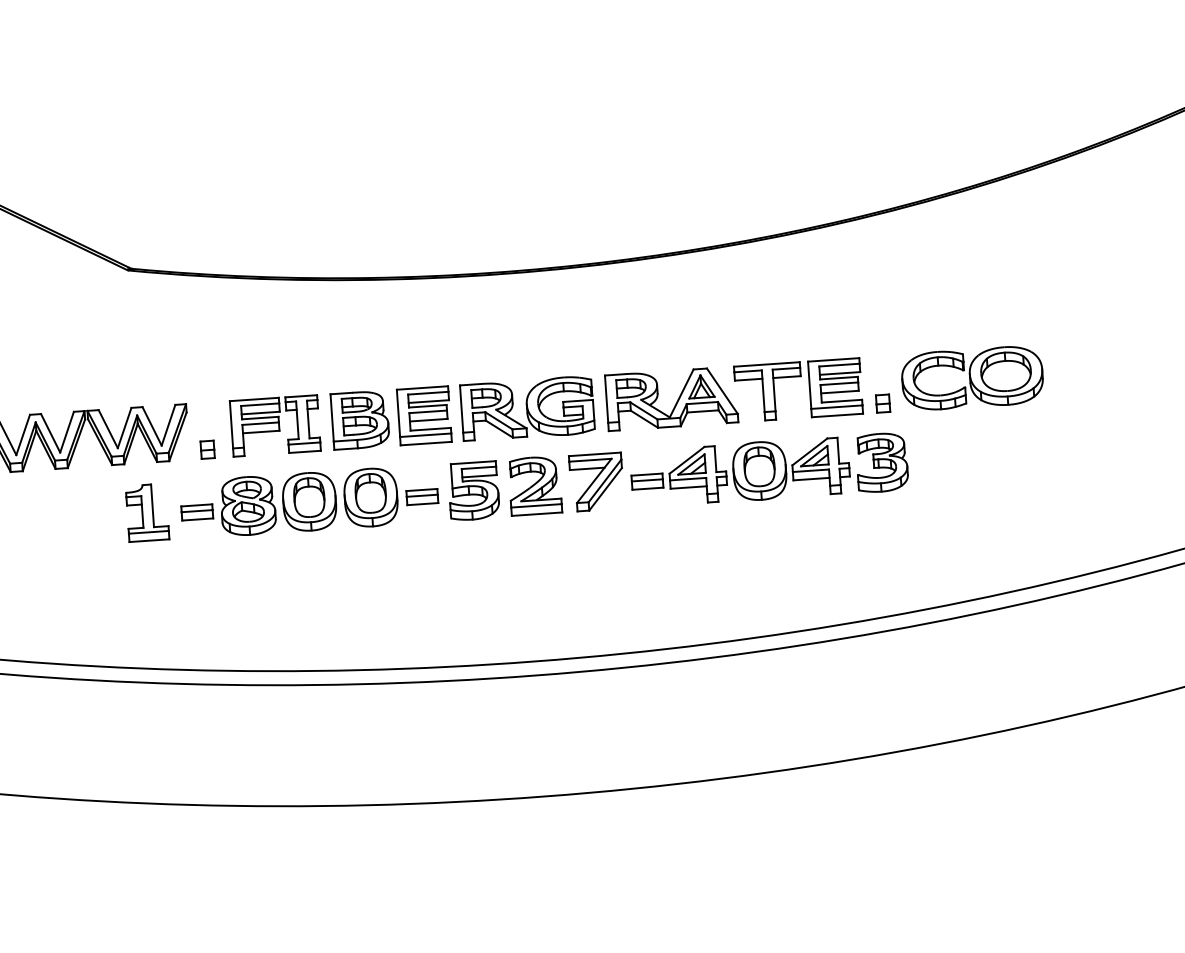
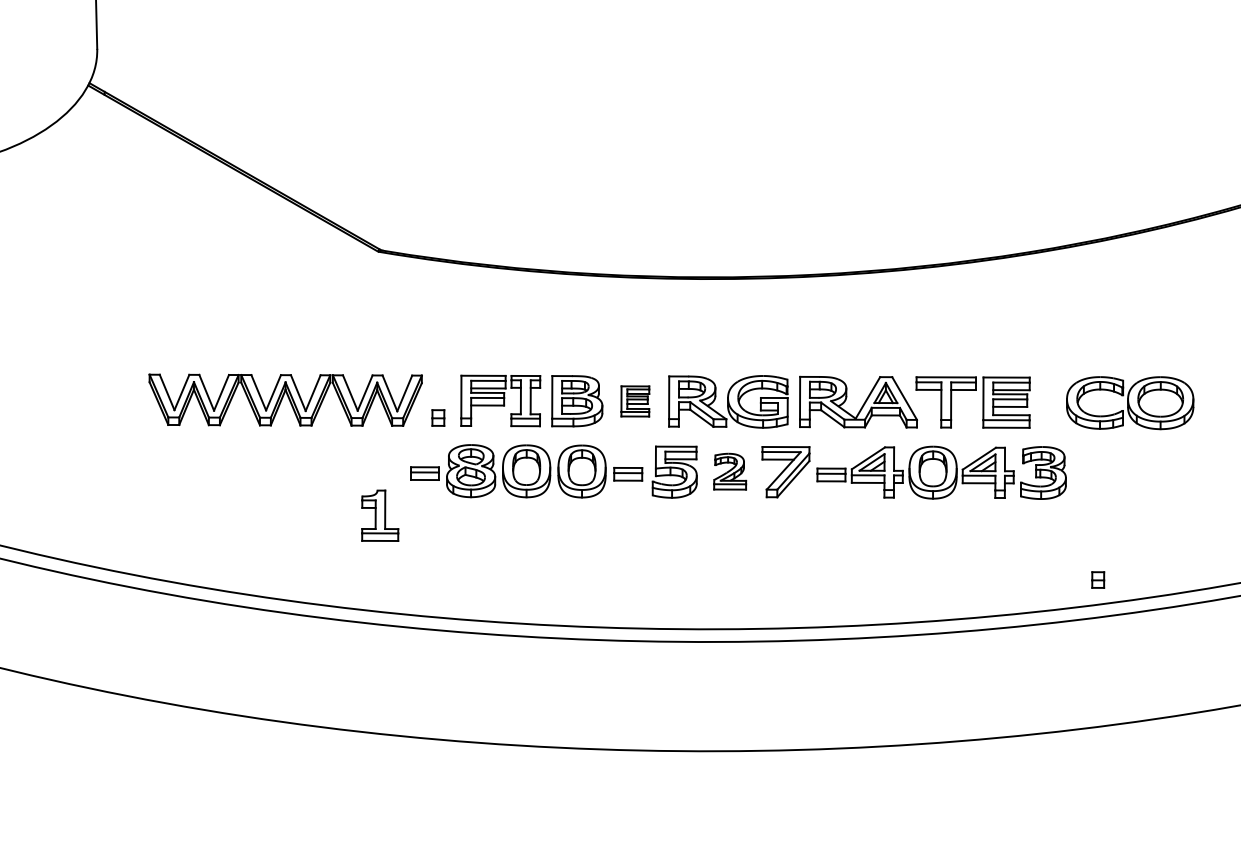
part: (883, 403) -> (1098, 579), moved
part: (424, 415) -> (635, 401), size x0.6
part: (534, 485) -> (729, 471), size x0.7
part: (147, 512) -> (380, 515), moved

